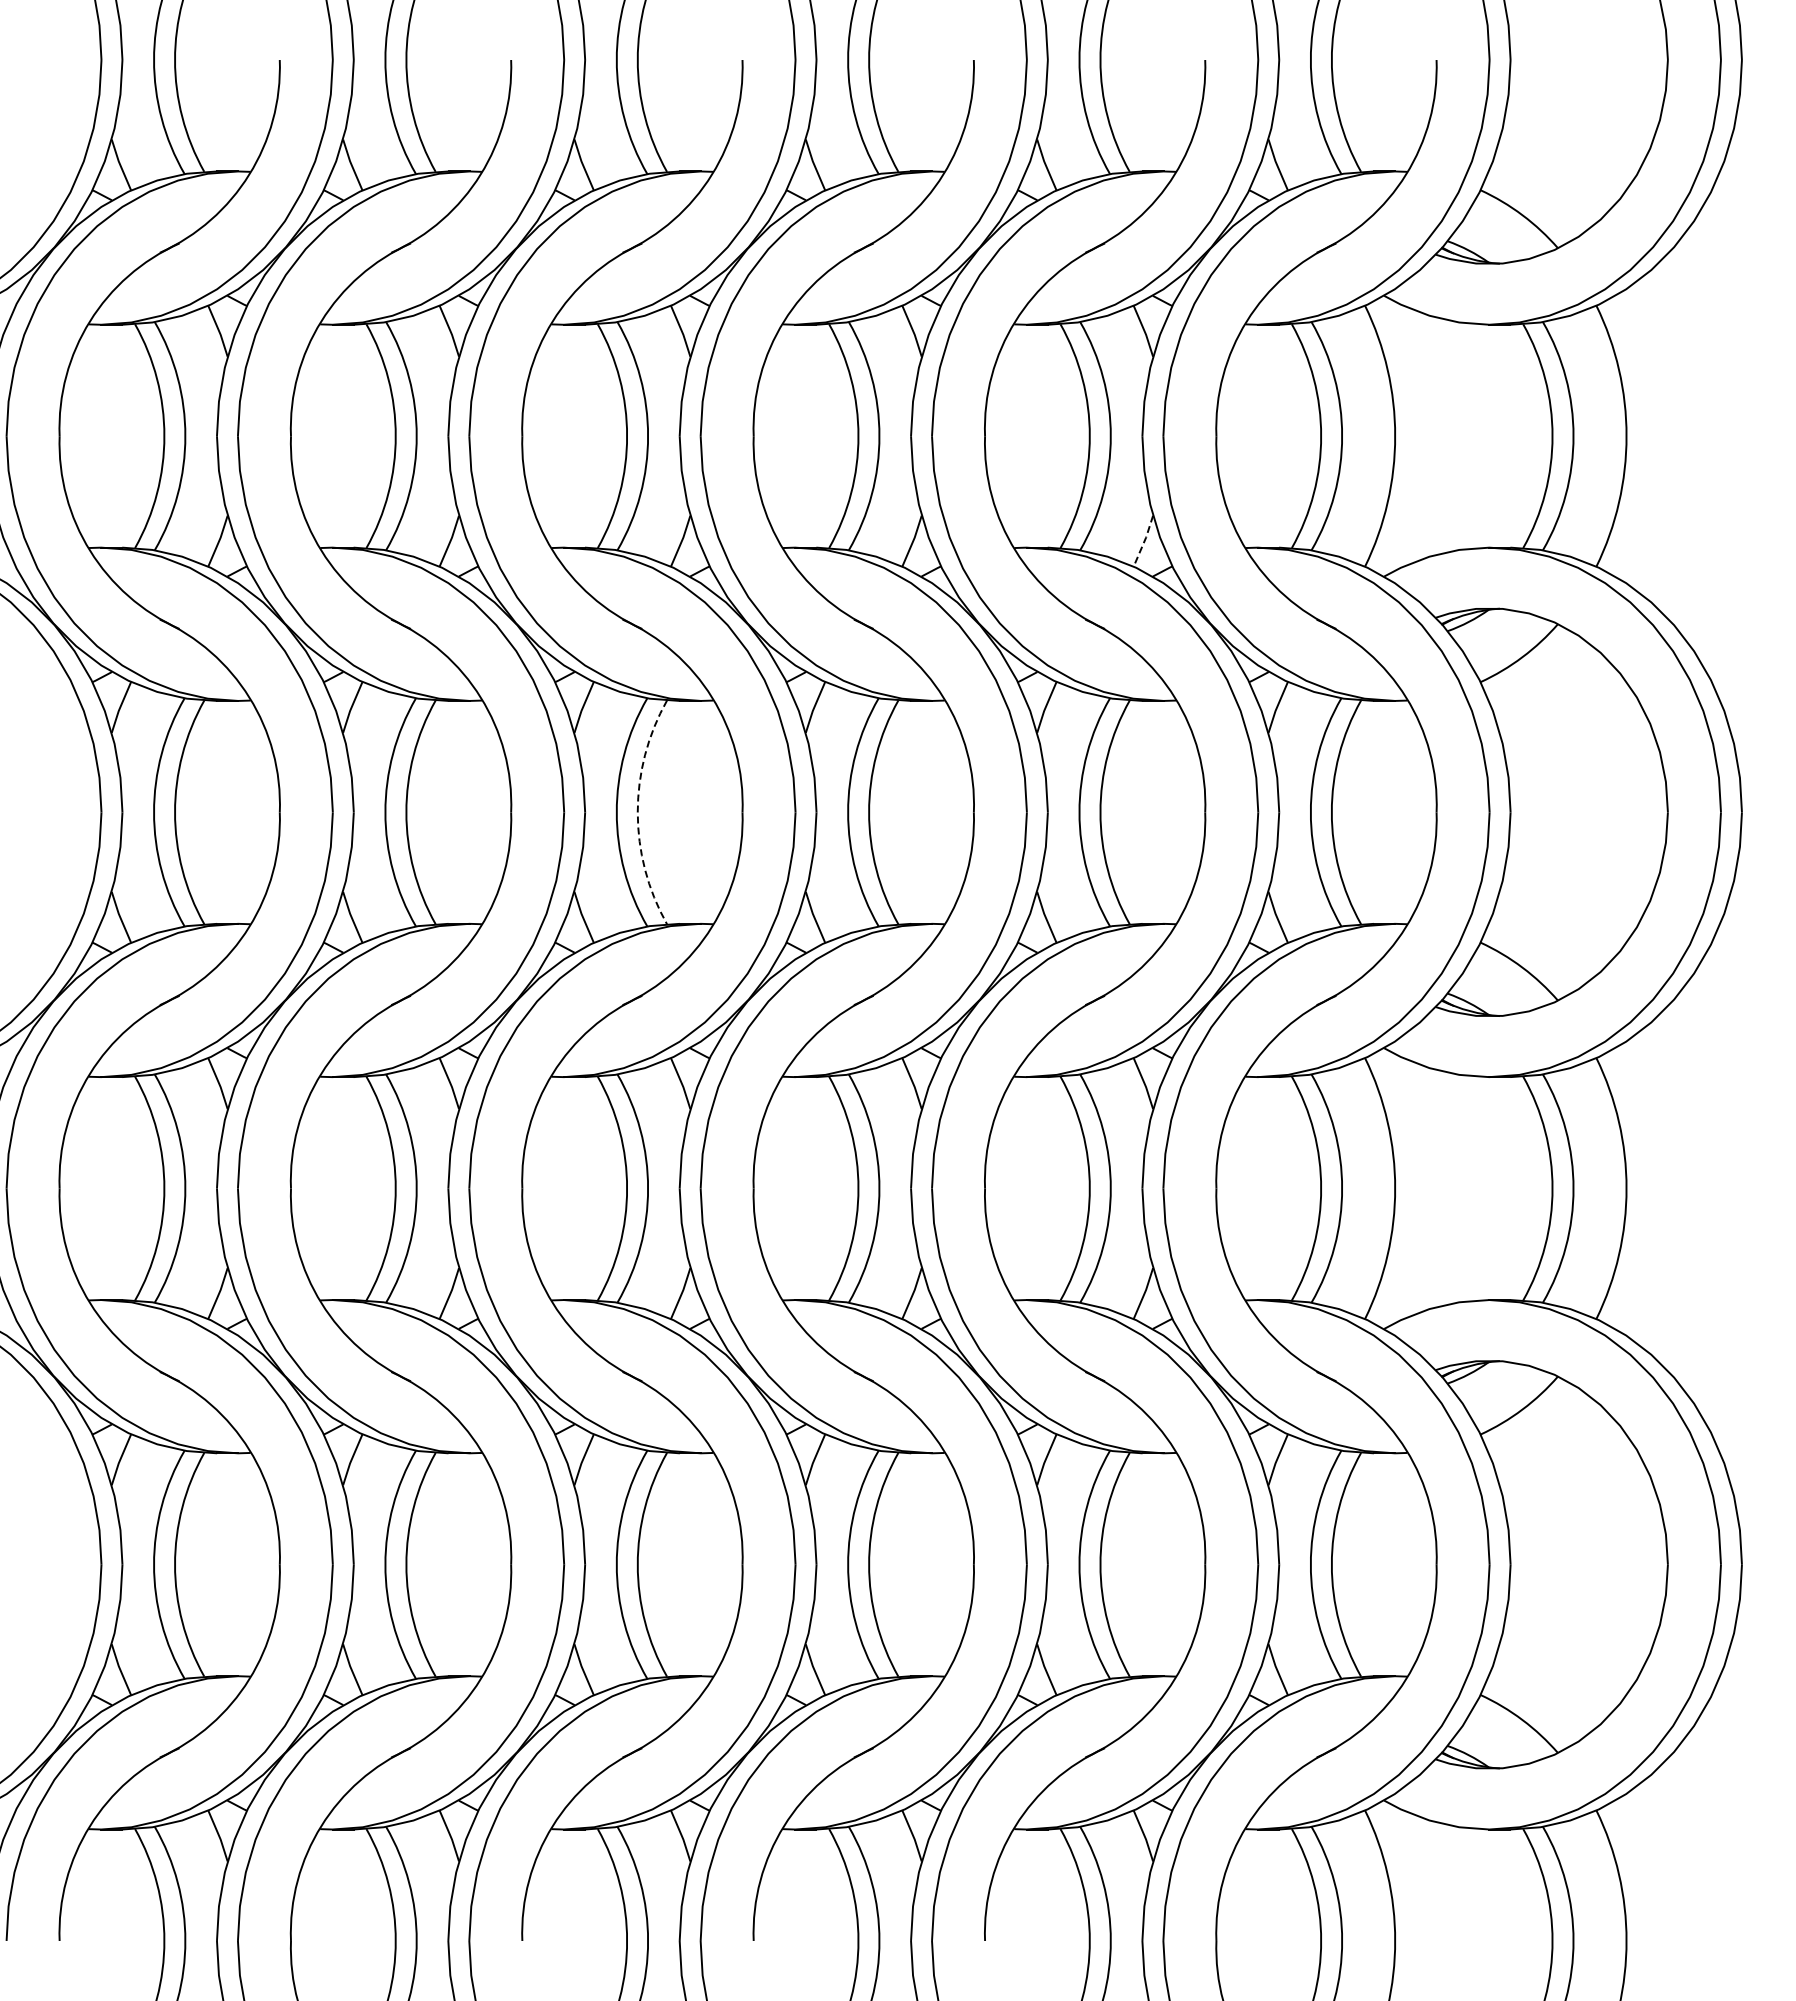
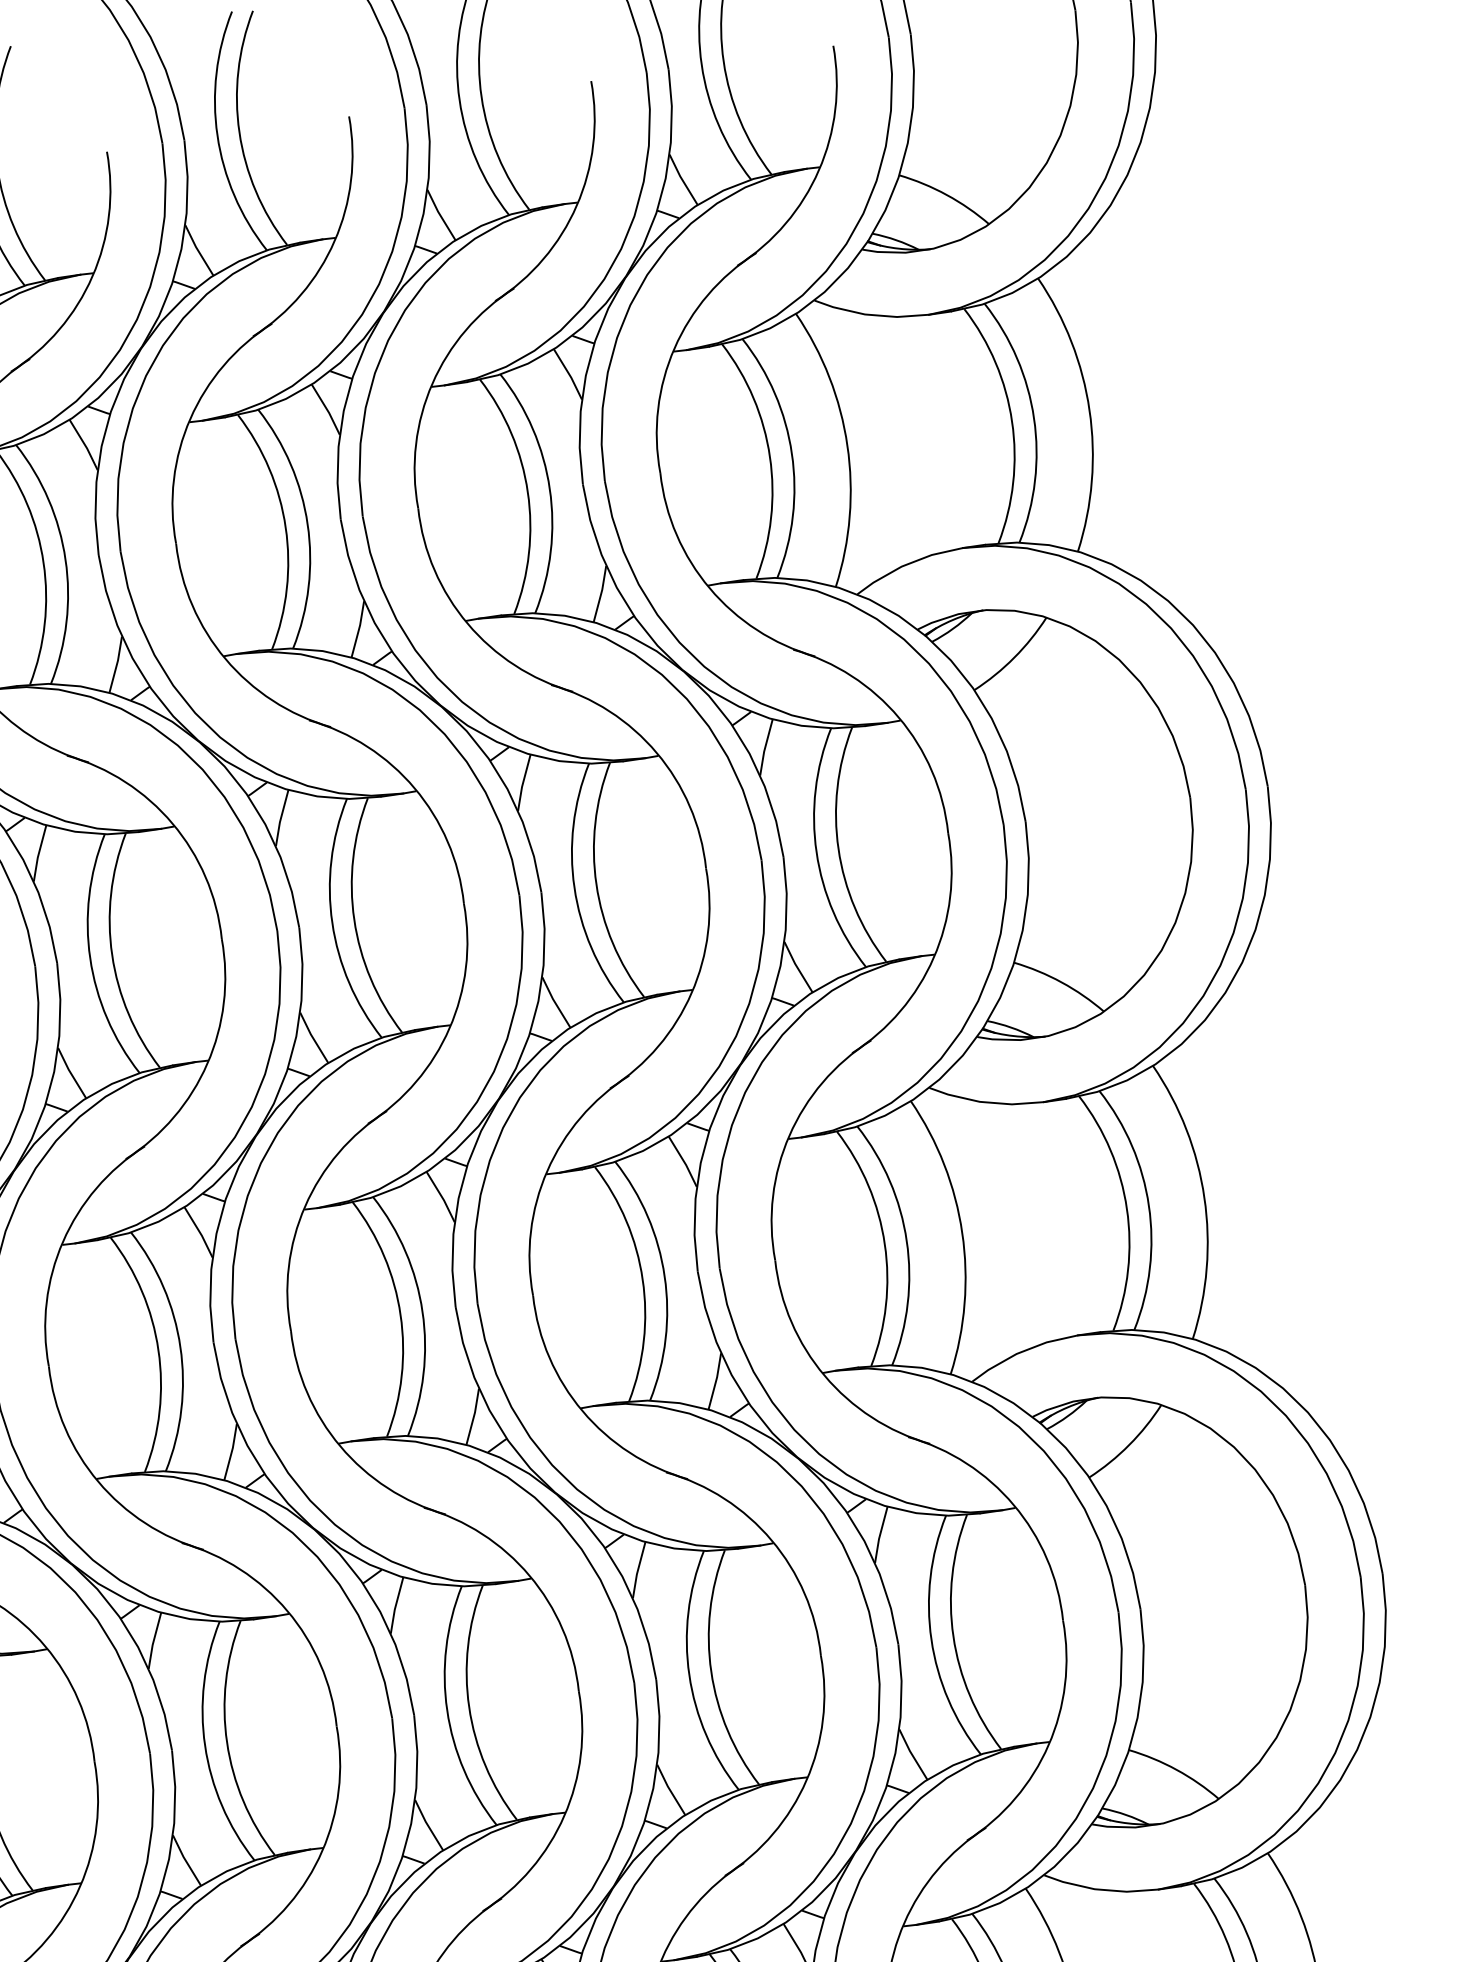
line: (1144, 541) -> (601, 594), dashed -> solid
arc: (637, 812) -> (111, 955), dashed -> solid

